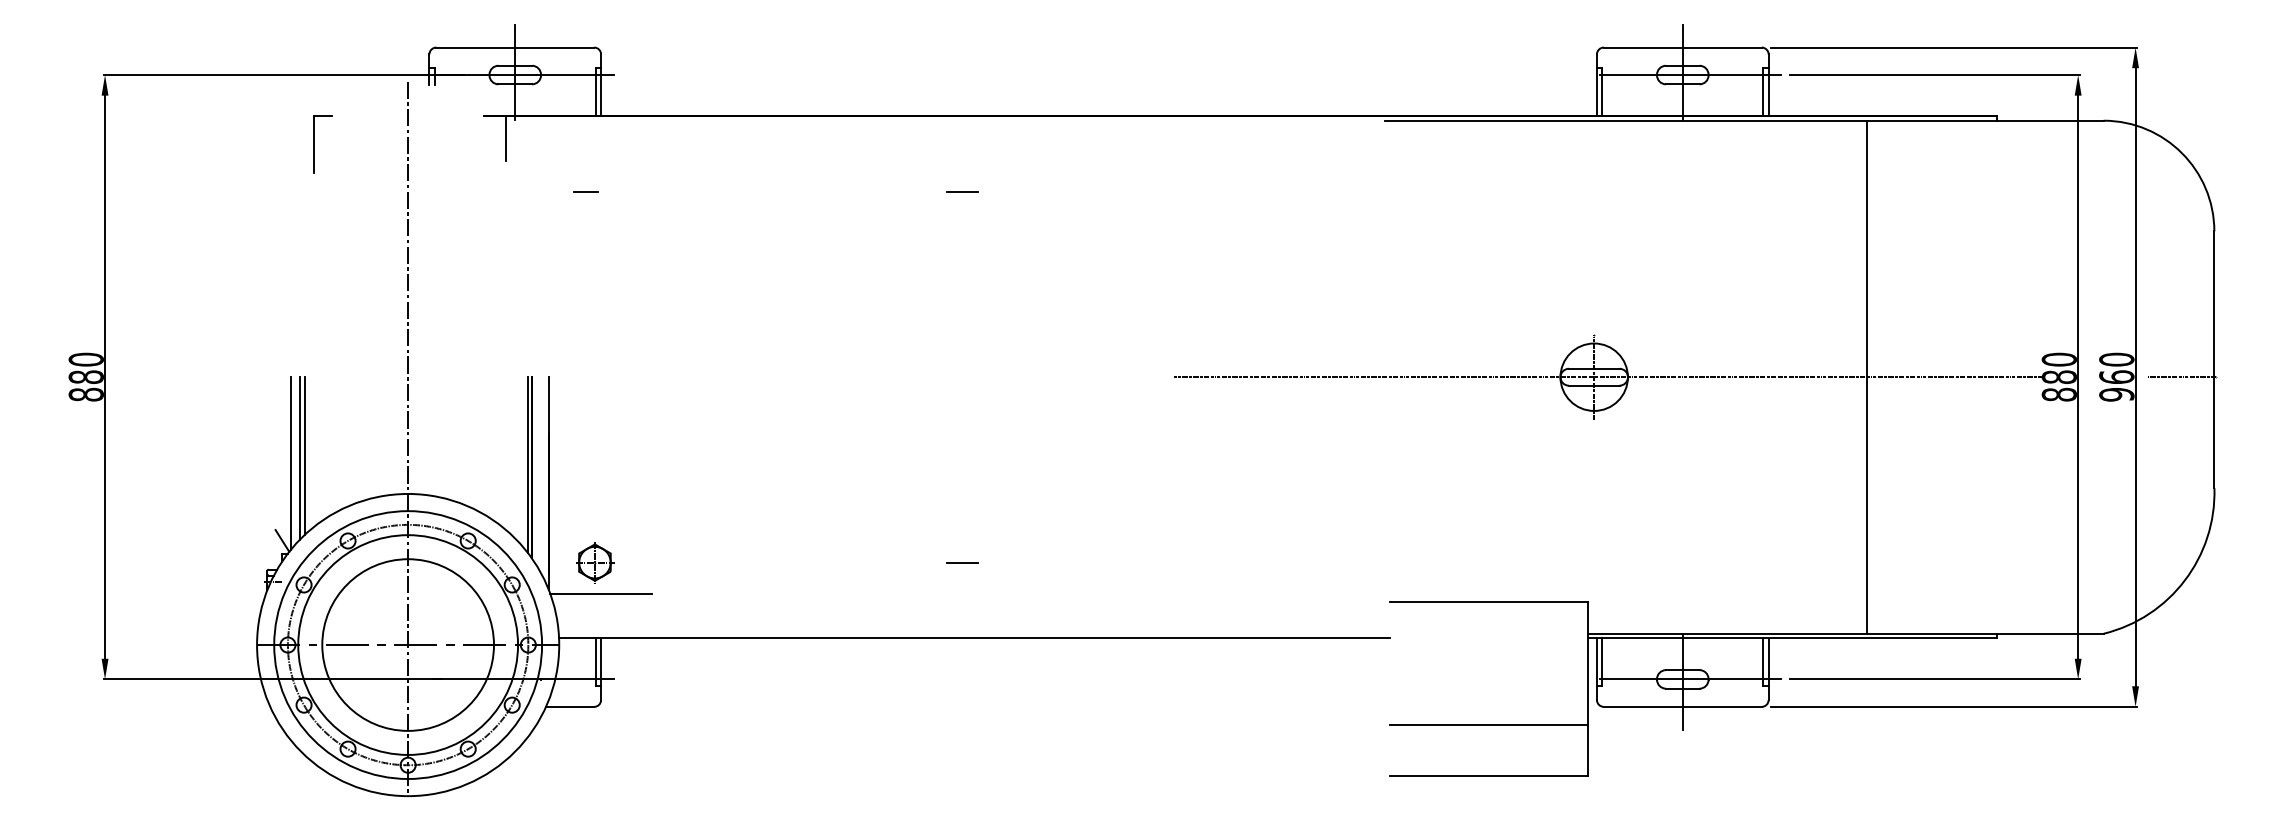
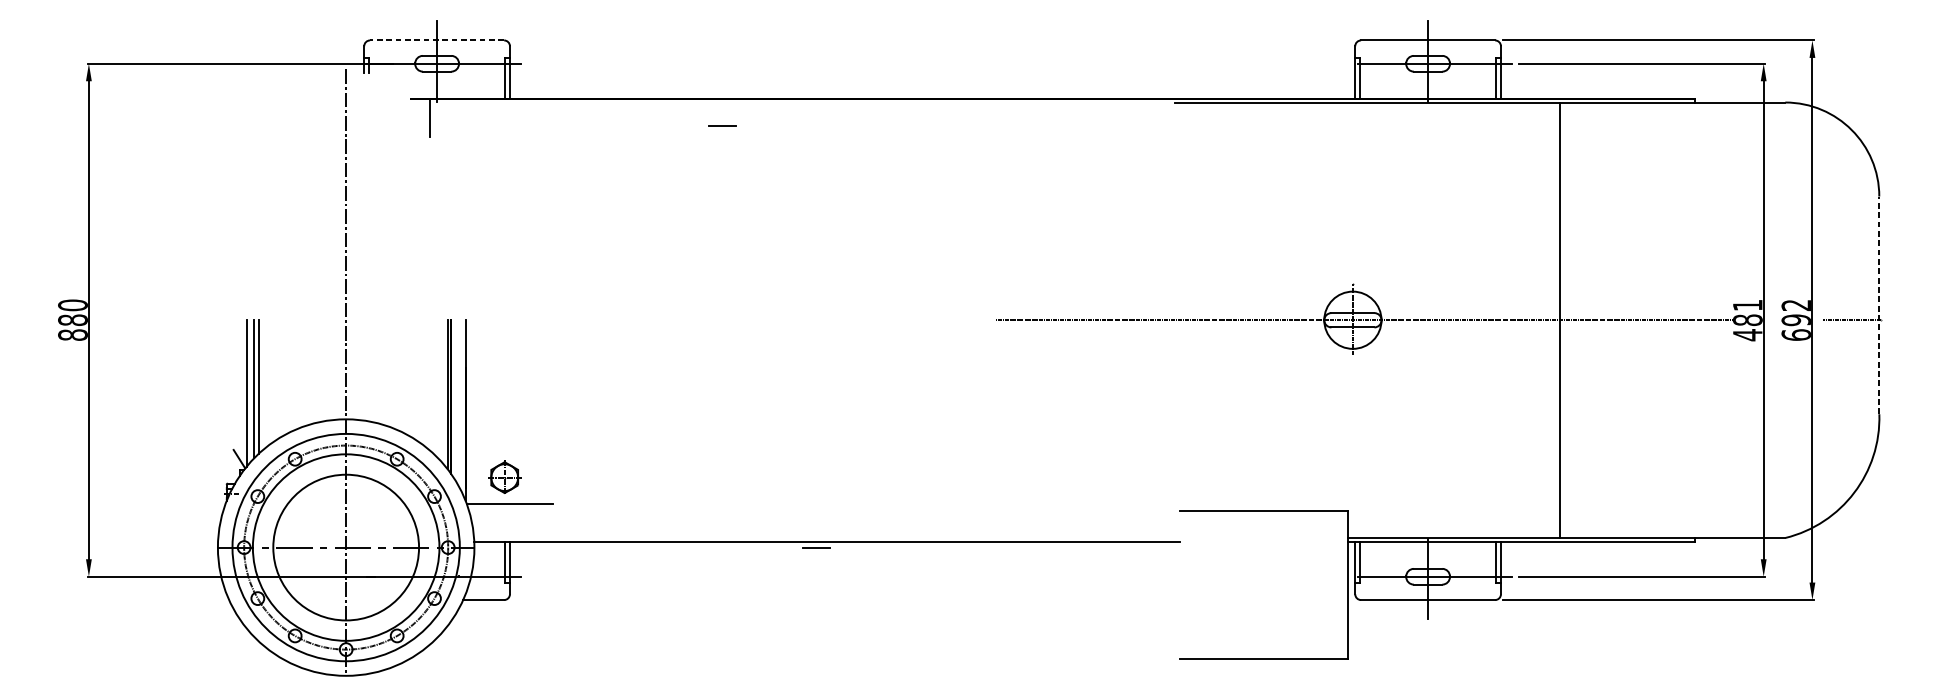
line: (515, 47) -> (437, 40), solid -> dashed
part: (314, 144) -> (266, 122), removed
line: (585, 191) -> (496, 162), removed
line: (962, 191) -> (722, 125), moved
line: (2214, 359) -> (1879, 305), solid -> dashed
line: (1867, 376) -> (1560, 319), moved
text: (2116, 376) -> (1796, 319), 960 -> 692
text: (2058, 377) -> (1747, 320), 880 -> 481
line: (962, 562) -> (816, 547), moved
line: (1488, 725) -> (1263, 615), removed

